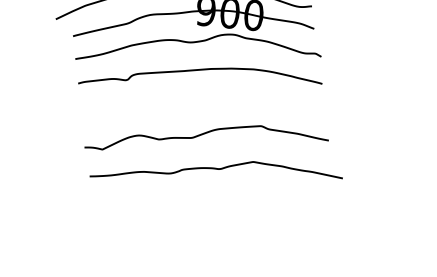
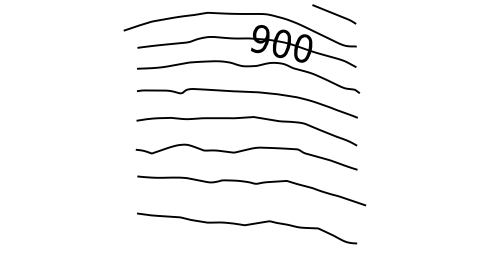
curve: (201, 99) -> (246, 118), added
curve: (216, 215) -> (247, 225), added

